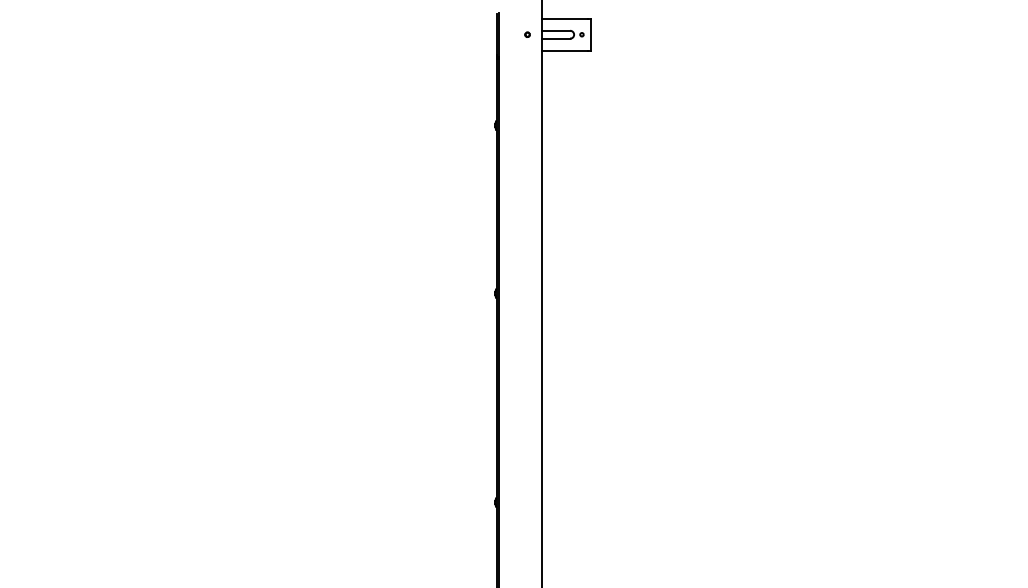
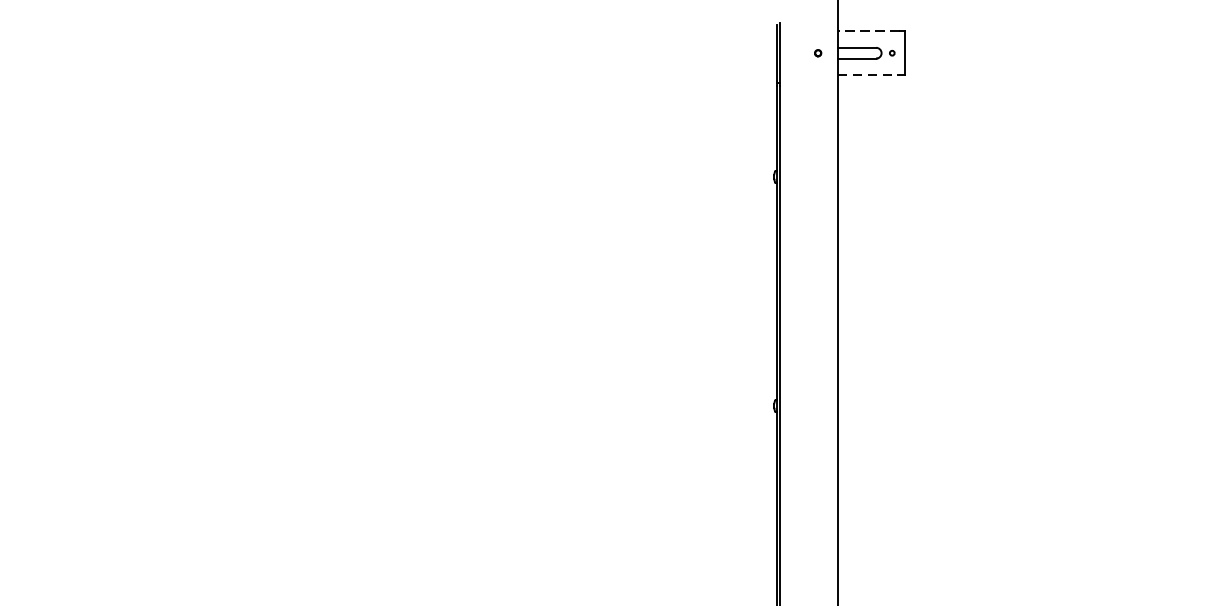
line: (564, 18) -> (868, 31), solid -> dashed
line: (564, 50) -> (868, 74), solid -> dashed

